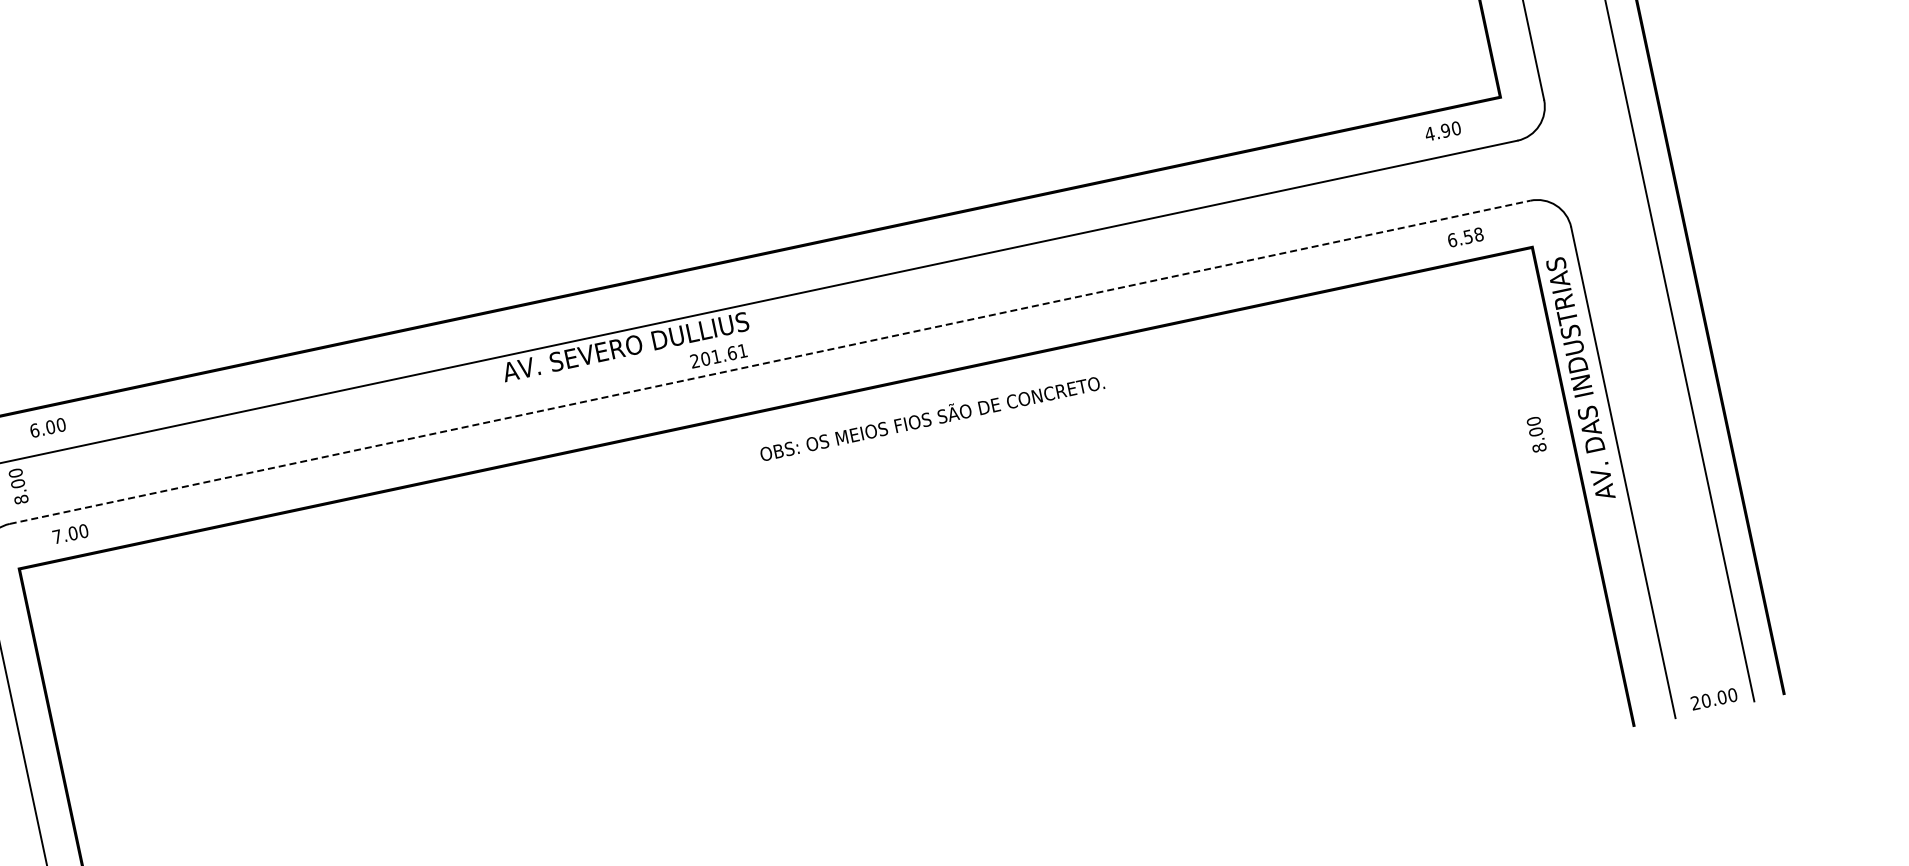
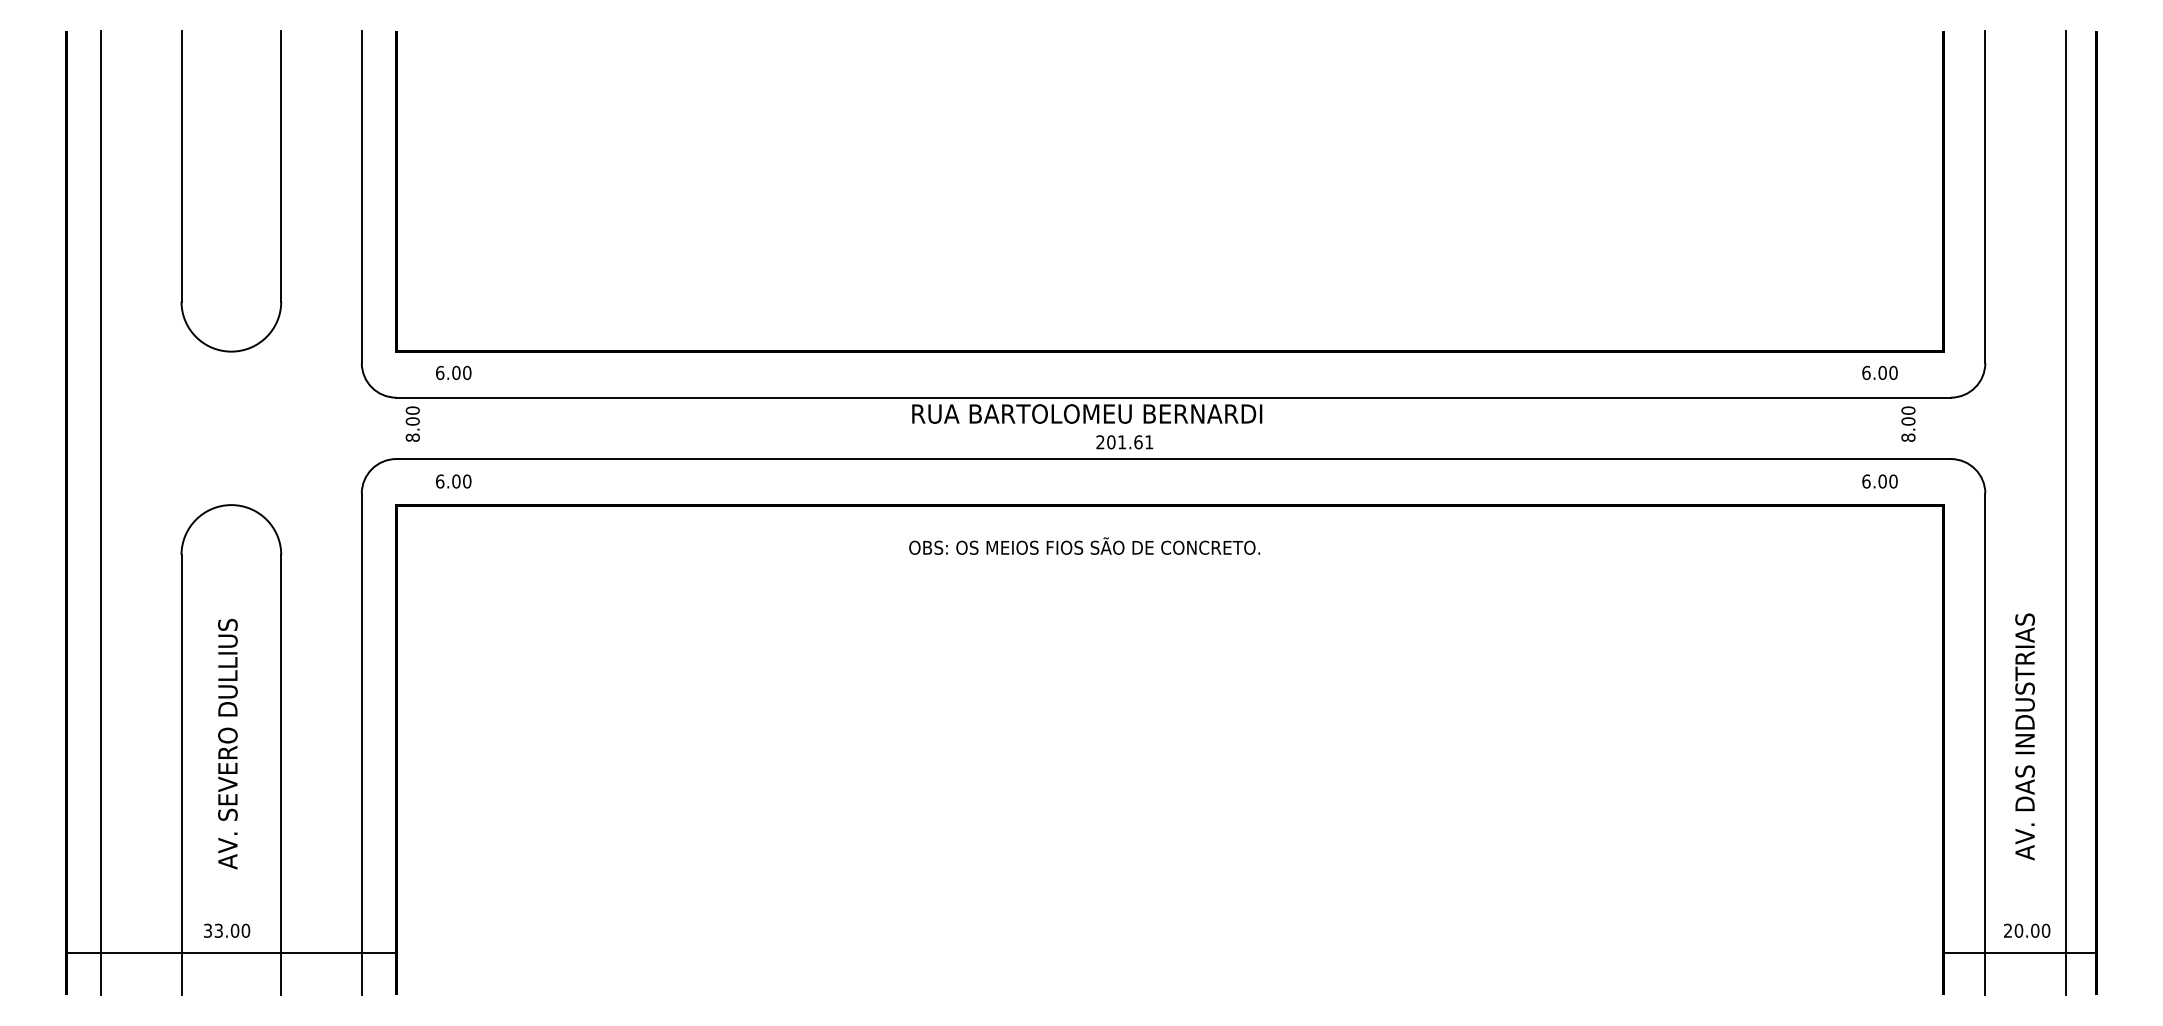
text: (1436, 132) -> (1873, 372), 4.90 -> 6.00
text: (1473, 235) -> (1887, 481), 6.58 -> 6.00
text: (675, 335) -> (1086, 413), AV. SEVERO DULLIUS -> RUA BARTOLOMEU BERNARDI
line: (771, 362) -> (1174, 459), dashed -> solid
text: (1580, 378) -> (2024, 736), moved
text: (931, 416) -> (1084, 545), moved
text: (1536, 433) -> (1908, 423), moved
text: (57, 536) -> (440, 481), 7.00 -> 6.00
line: (1700, 670) -> (2019, 953), added
text: (1714, 698) -> (2027, 930), moved

